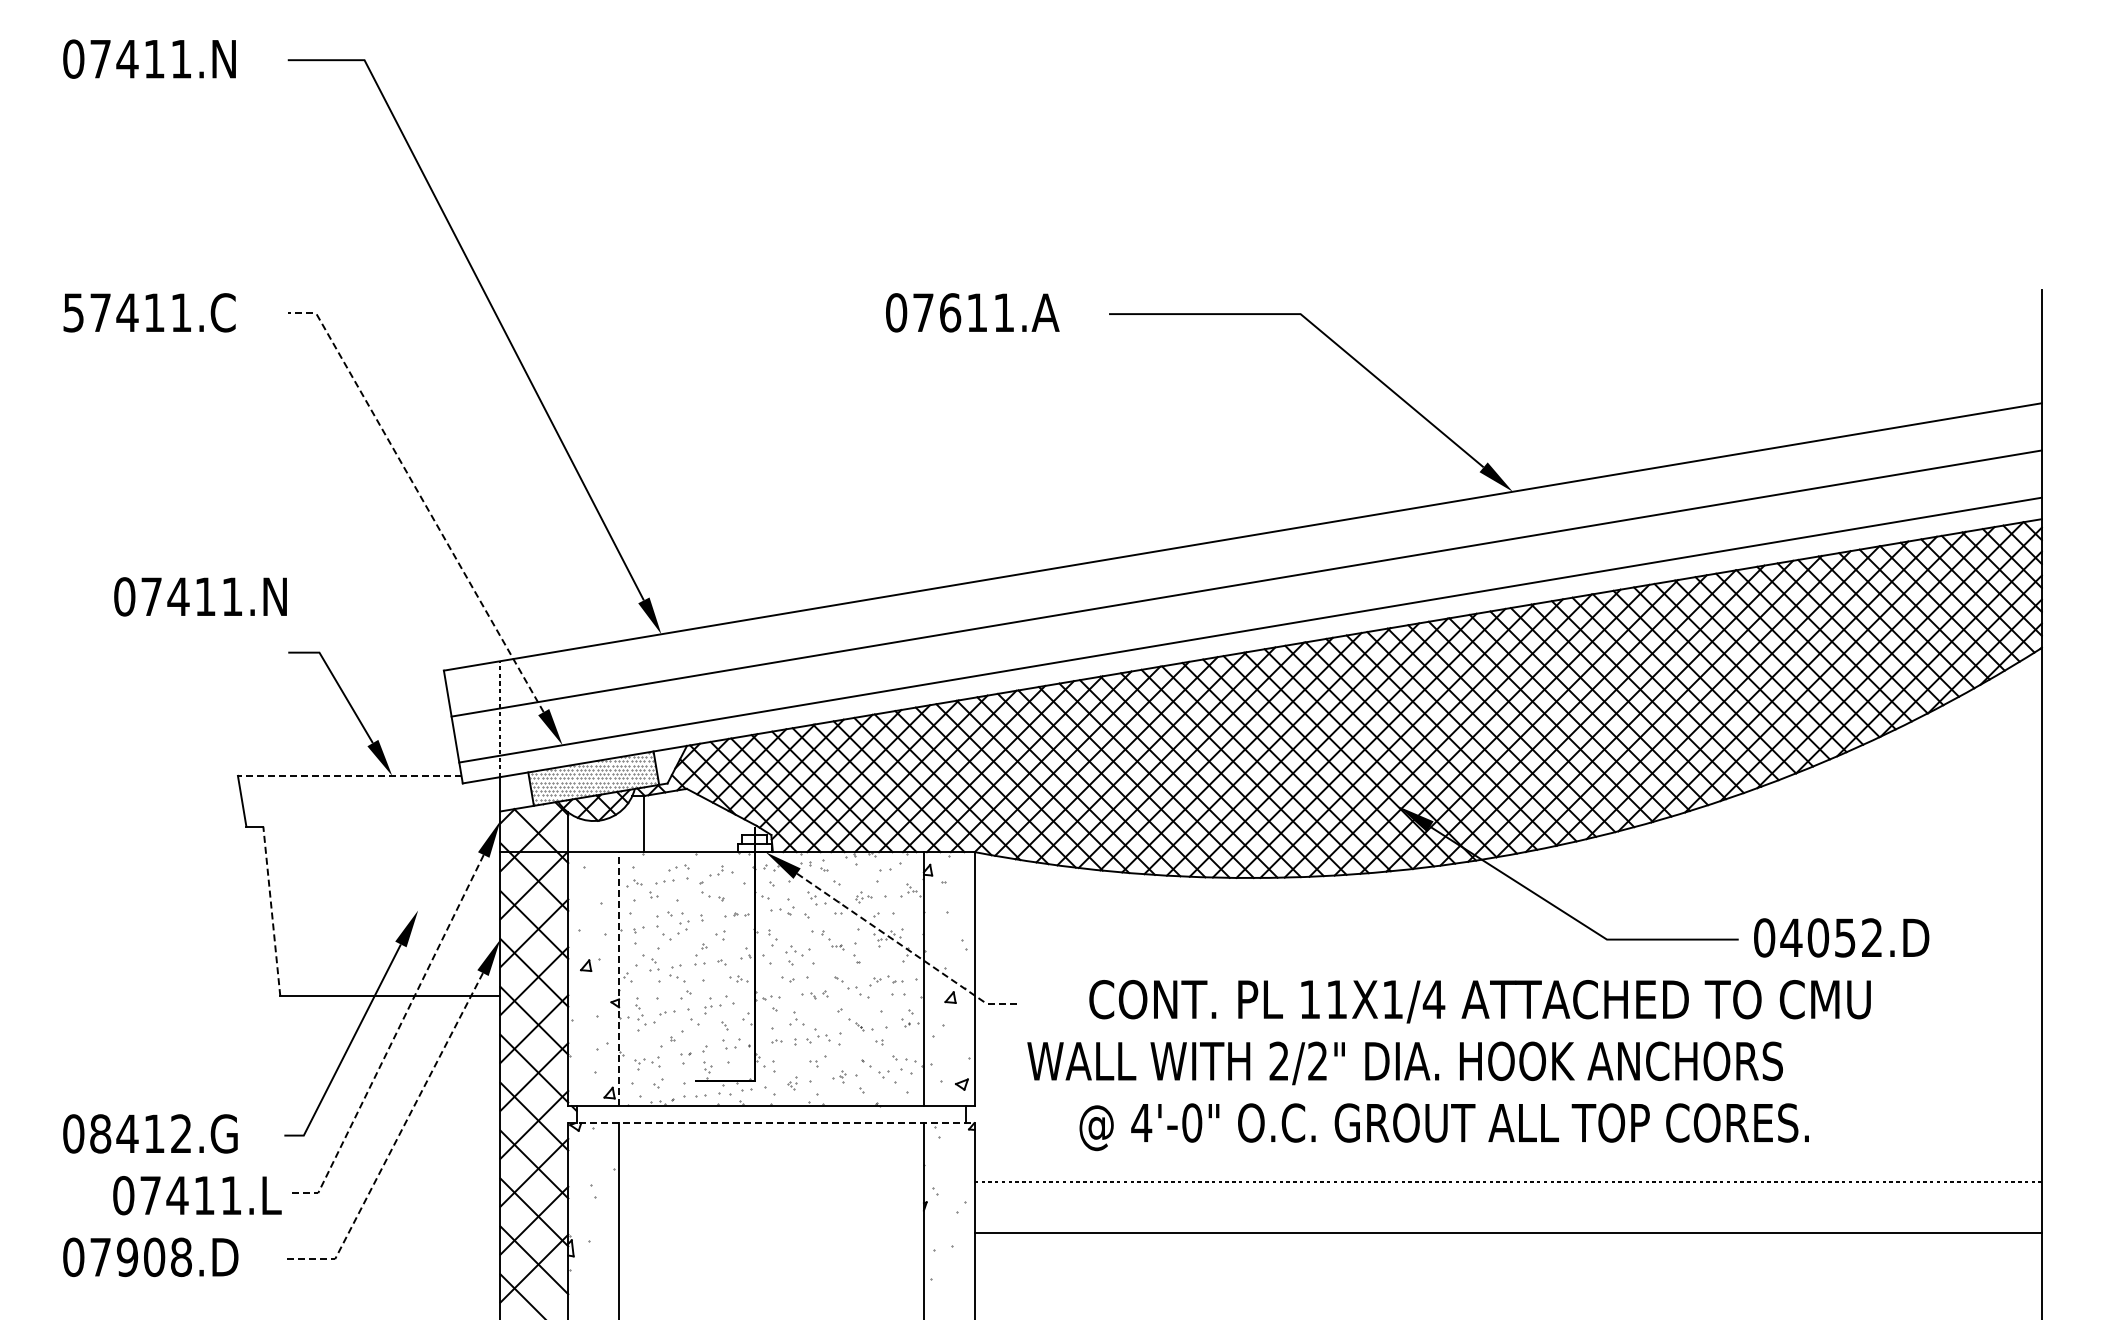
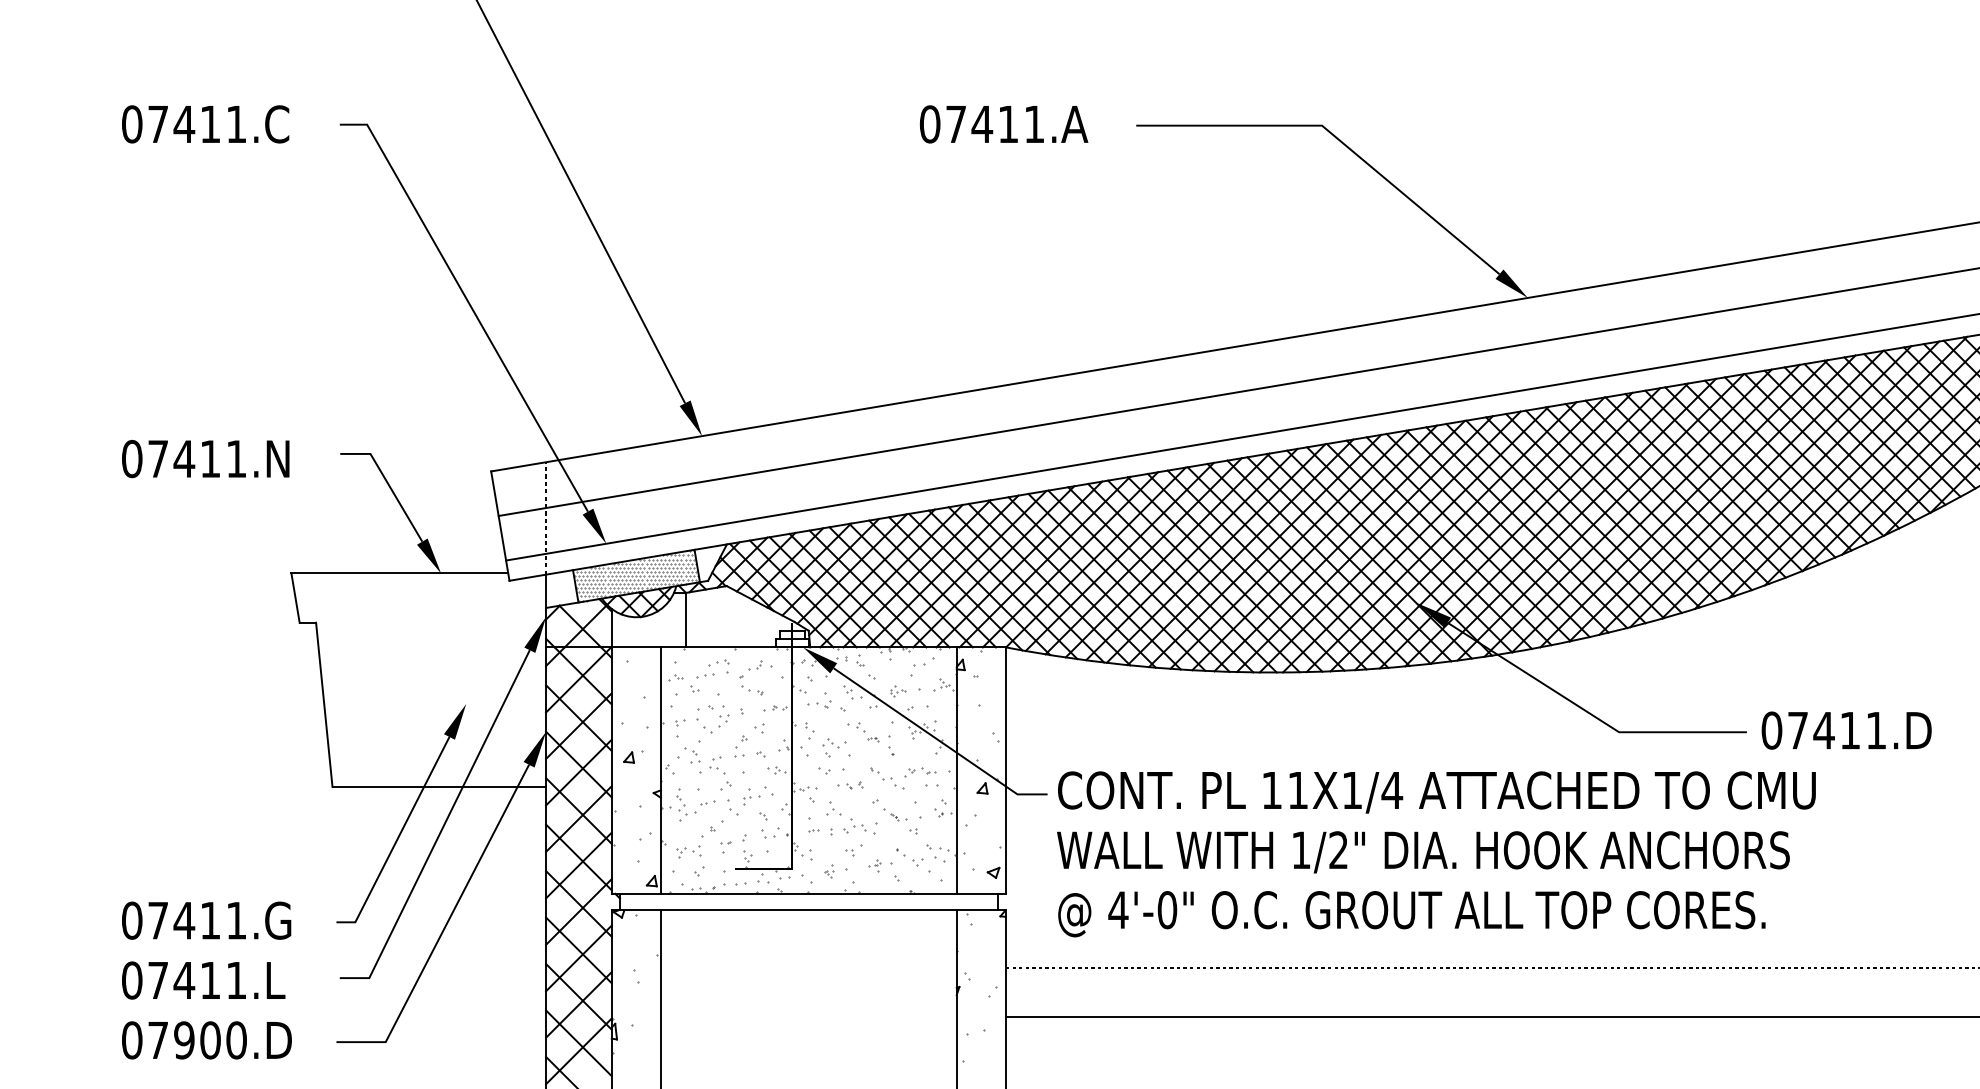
text: (73, 312) -> (131, 124), 57411.C -> 07411.C
text: (950, 312) -> (982, 124), 07611.A -> 07411.A
line: (422, 499) -> (470, 305), dashed -> solid
text: (200, 596) -> (205, 458), moved
line: (349, 775) -> (399, 573), dashed -> solid
line: (271, 910) -> (323, 704), dashed -> solid
text: (1830, 937) -> (1835, 730), 04052.D -> 07411.D
line: (905, 948) -> (938, 740), dashed -> solid
line: (619, 978) -> (661, 769), dashed -> solid
text: (1479, 1001) -> (1436, 792), moved
line: (393, 1038) -> (442, 828), dashed -> solid
text: (1278, 1060) -> (1300, 849), 2/2" -> 1/2"
line: (771, 1123) -> (808, 910), dashed -> solid
text: (1443, 1127) -> (1411, 914), moved
text: (140, 1133) -> (196, 920), 08412.G -> 07411.G
line: (397, 1139) -> (446, 926), dashed -> solid
text: (197, 1195) -> (203, 980), moved
text: (181, 1256) -> (236, 1039), 07908.D -> 07900.D

